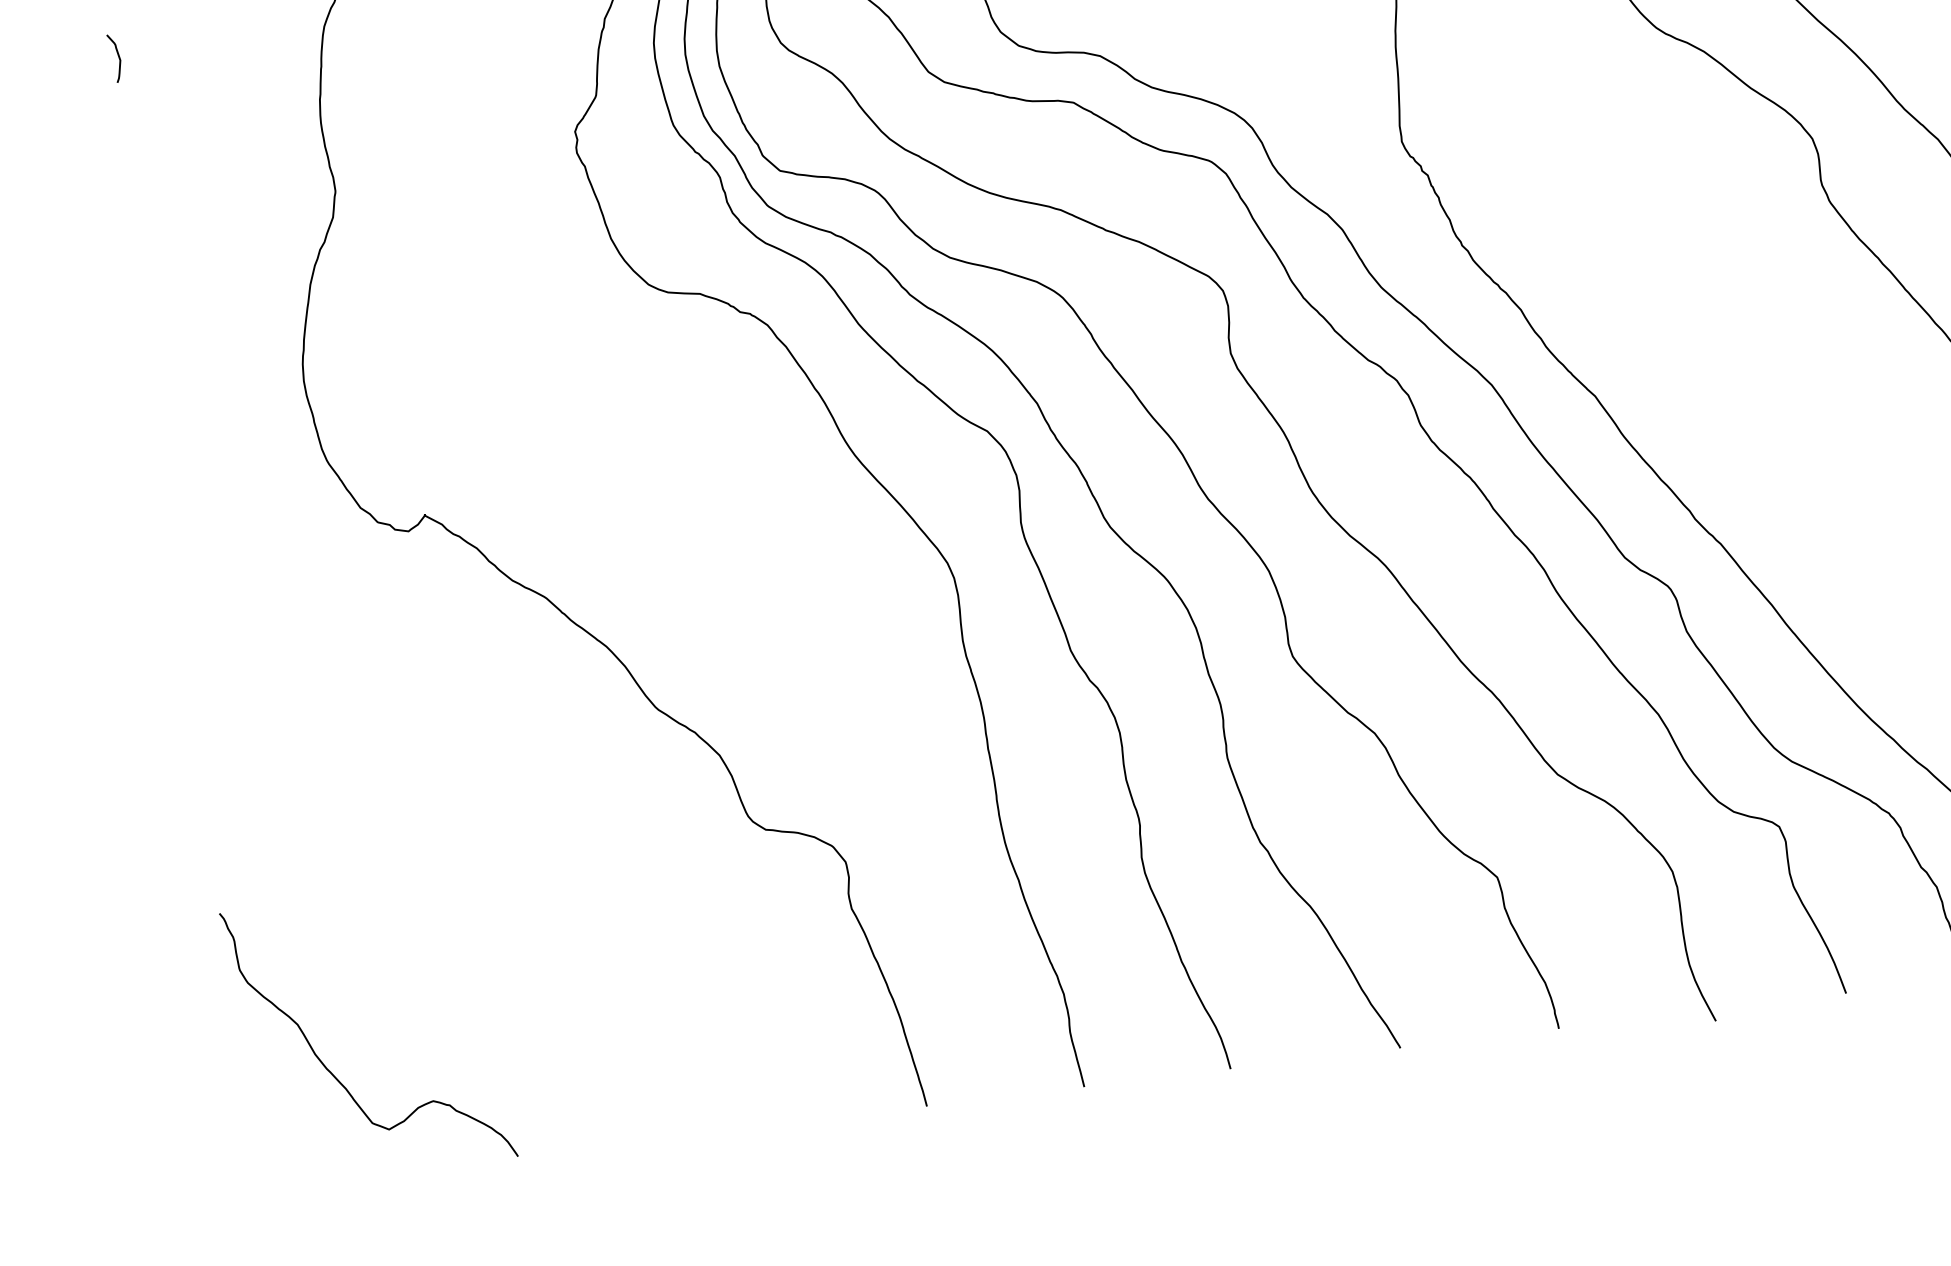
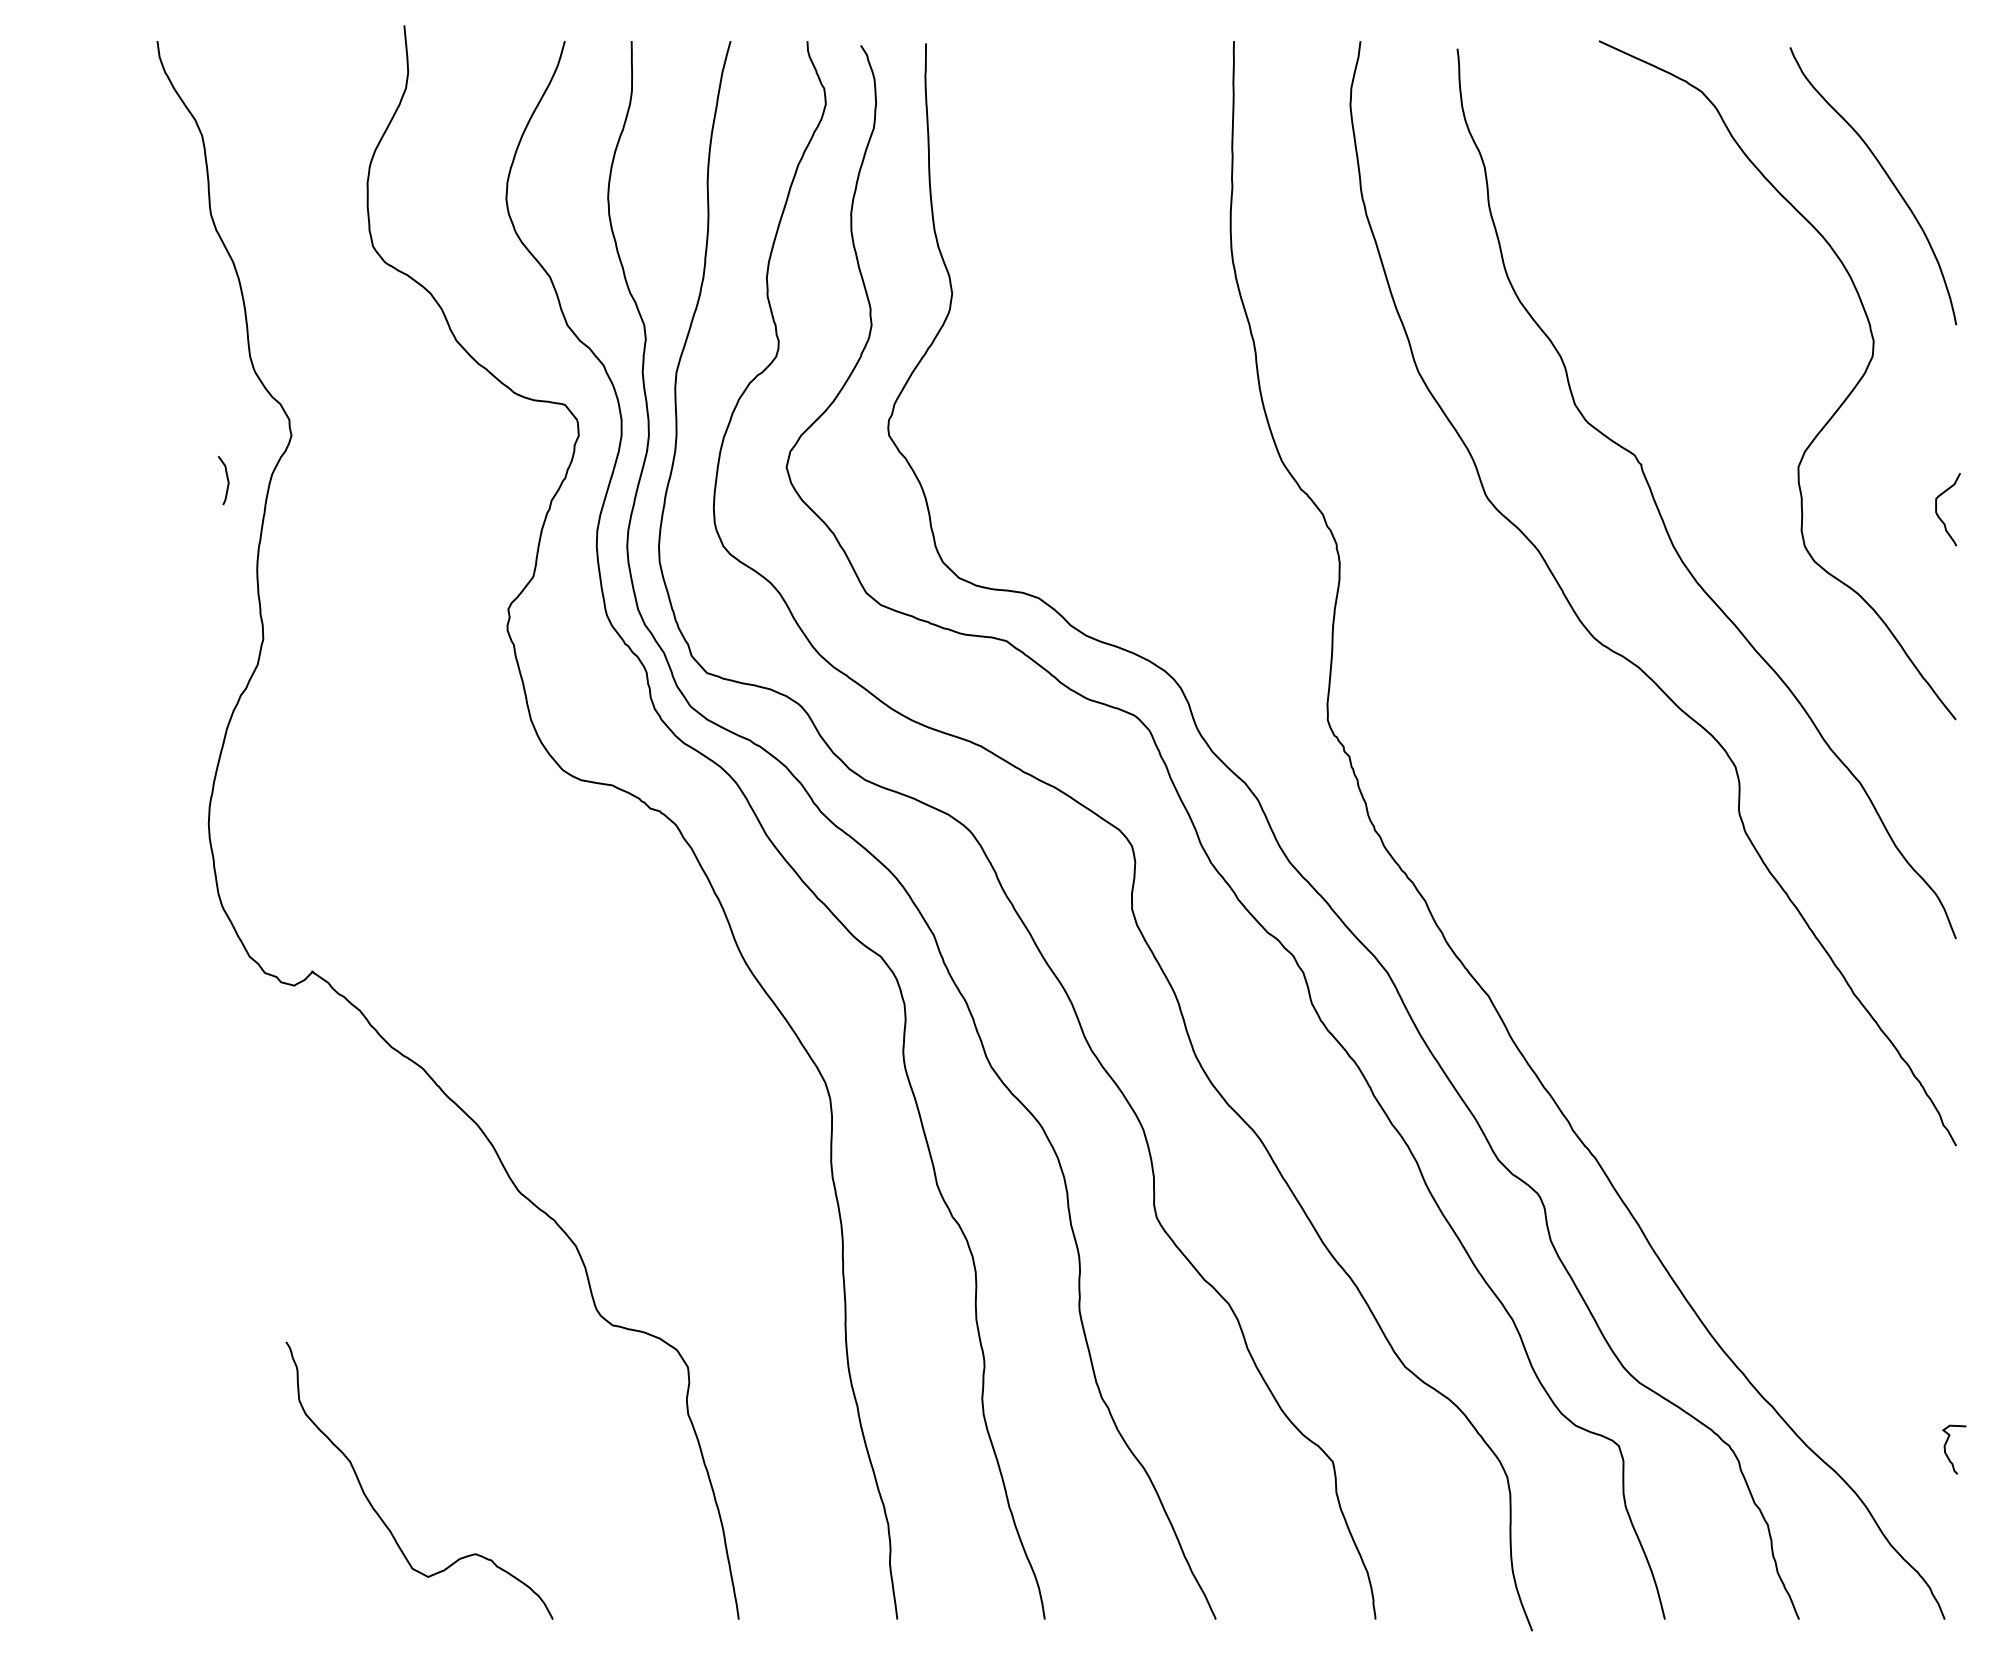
curve: (117, 56) -> (226, 478), moved
curve: (329, 1069) -> (376, 1510), moved

